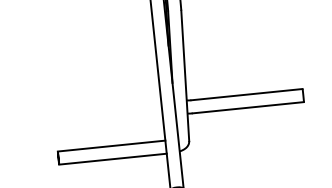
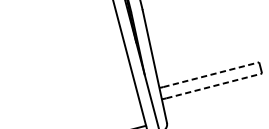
line: (246, 94) -> (210, 74), solid -> dashed
line: (248, 107) -> (214, 85), solid -> dashed

